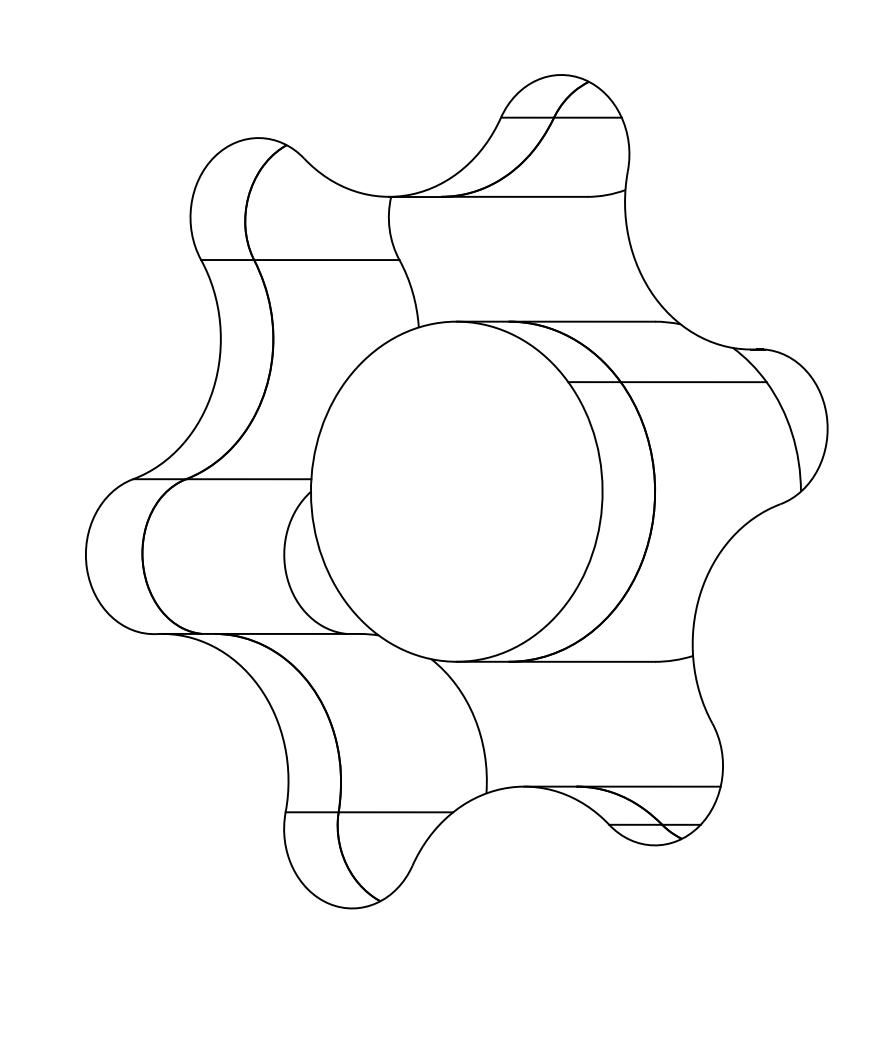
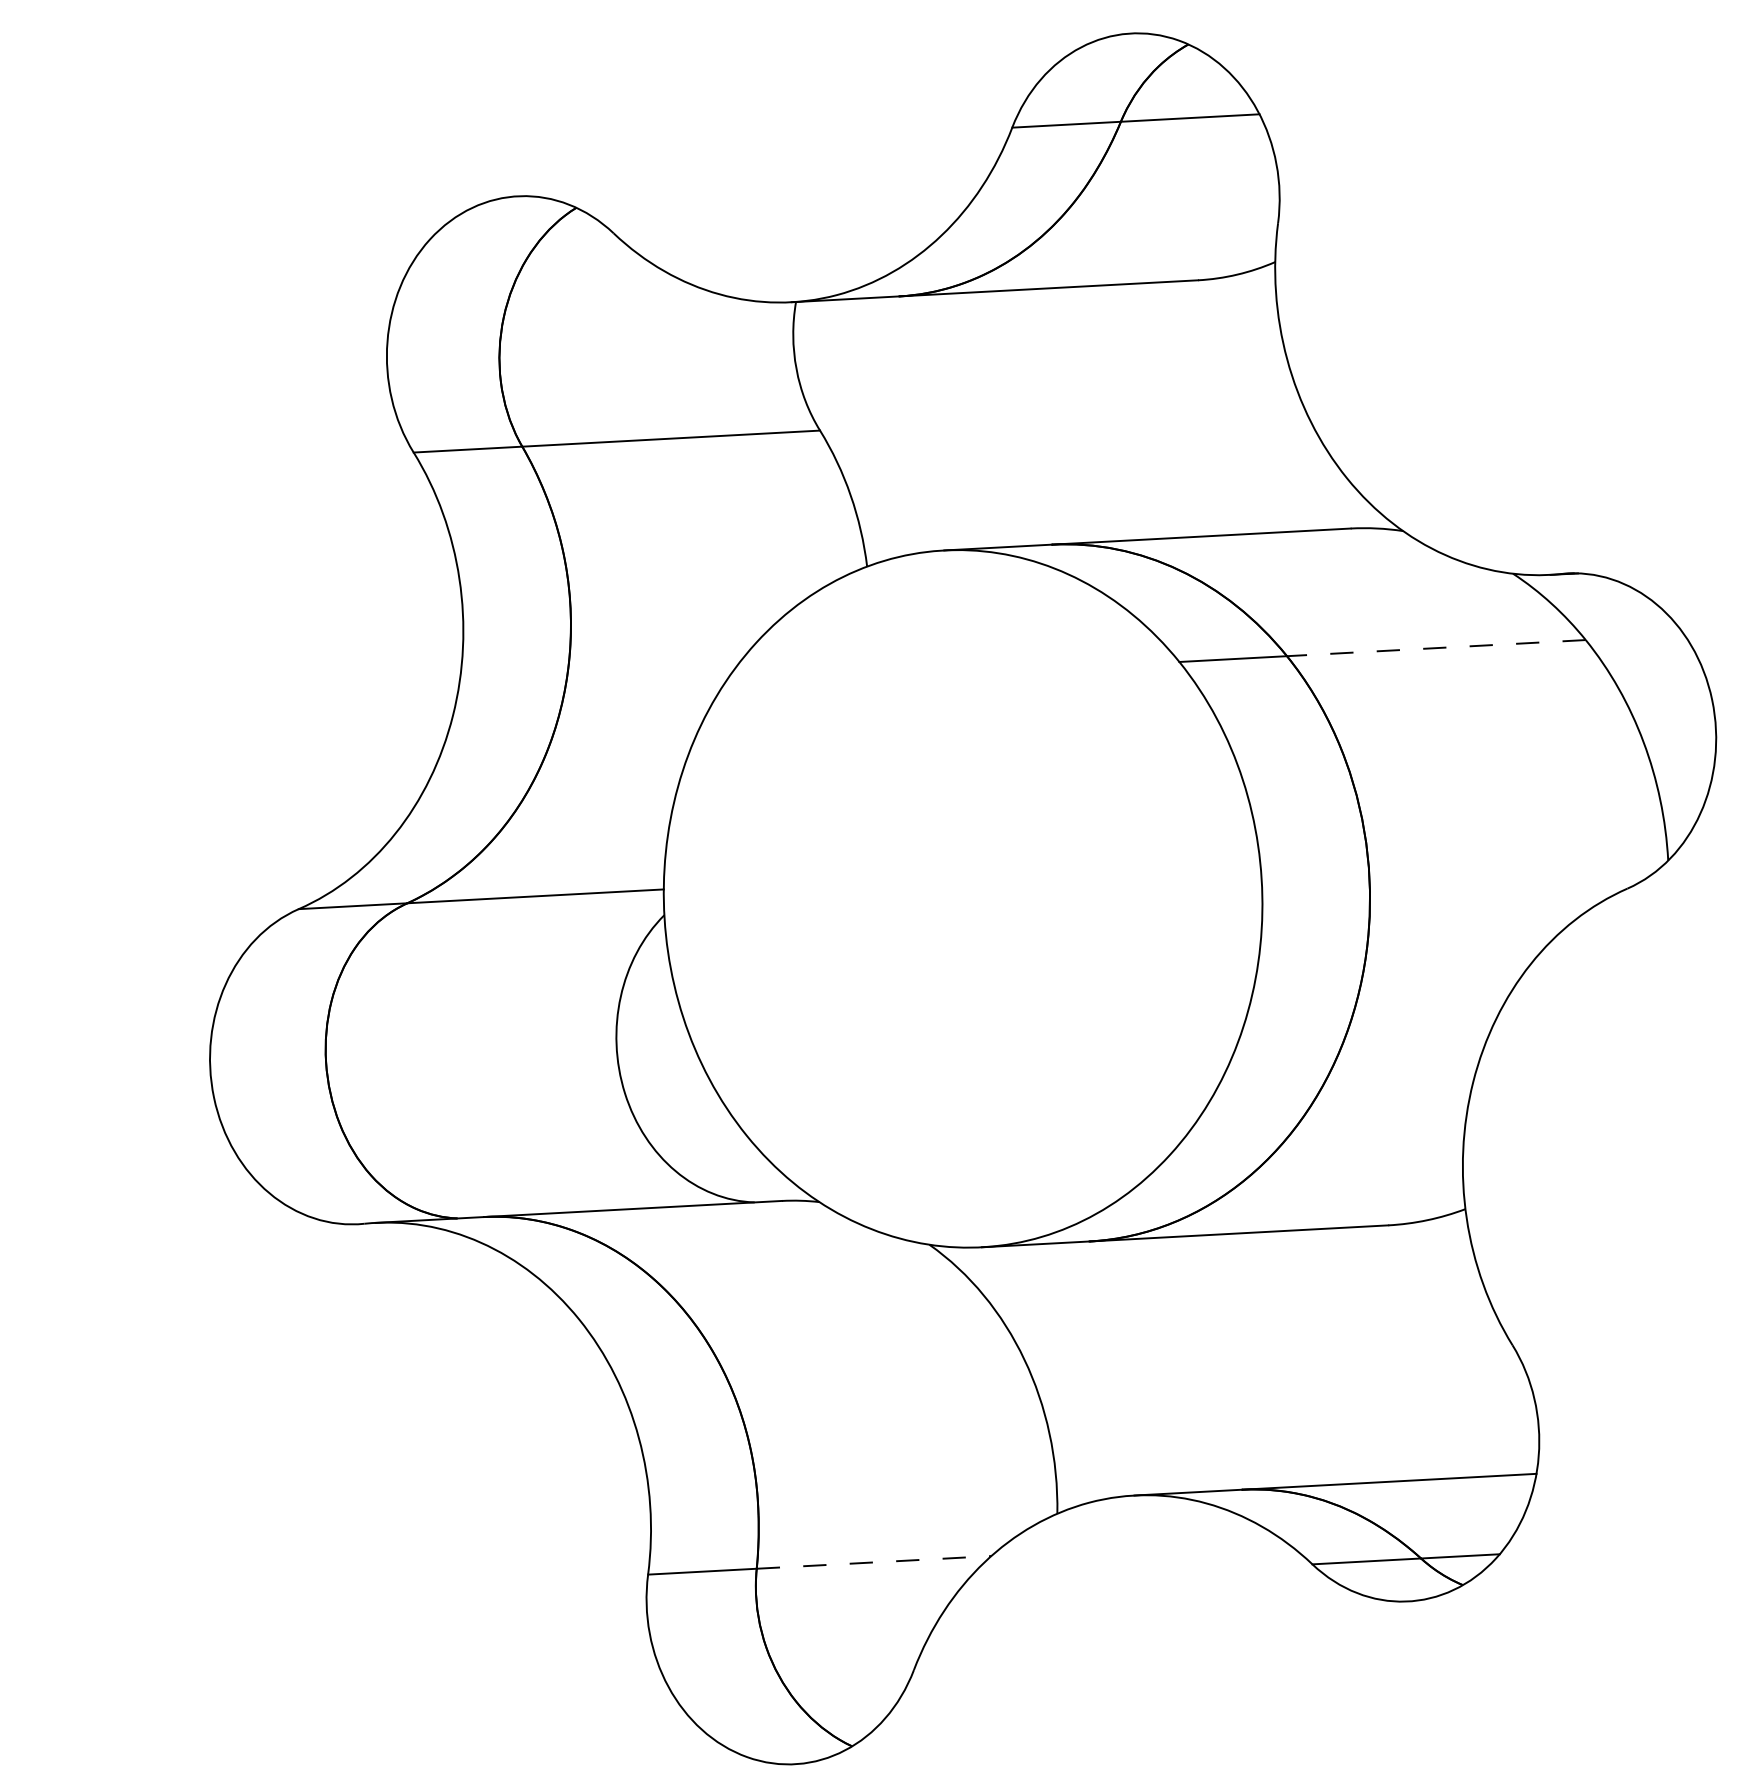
line: (693, 382) -> (1435, 648), solid -> dashed
line: (396, 812) -> (875, 1562), solid -> dashed

